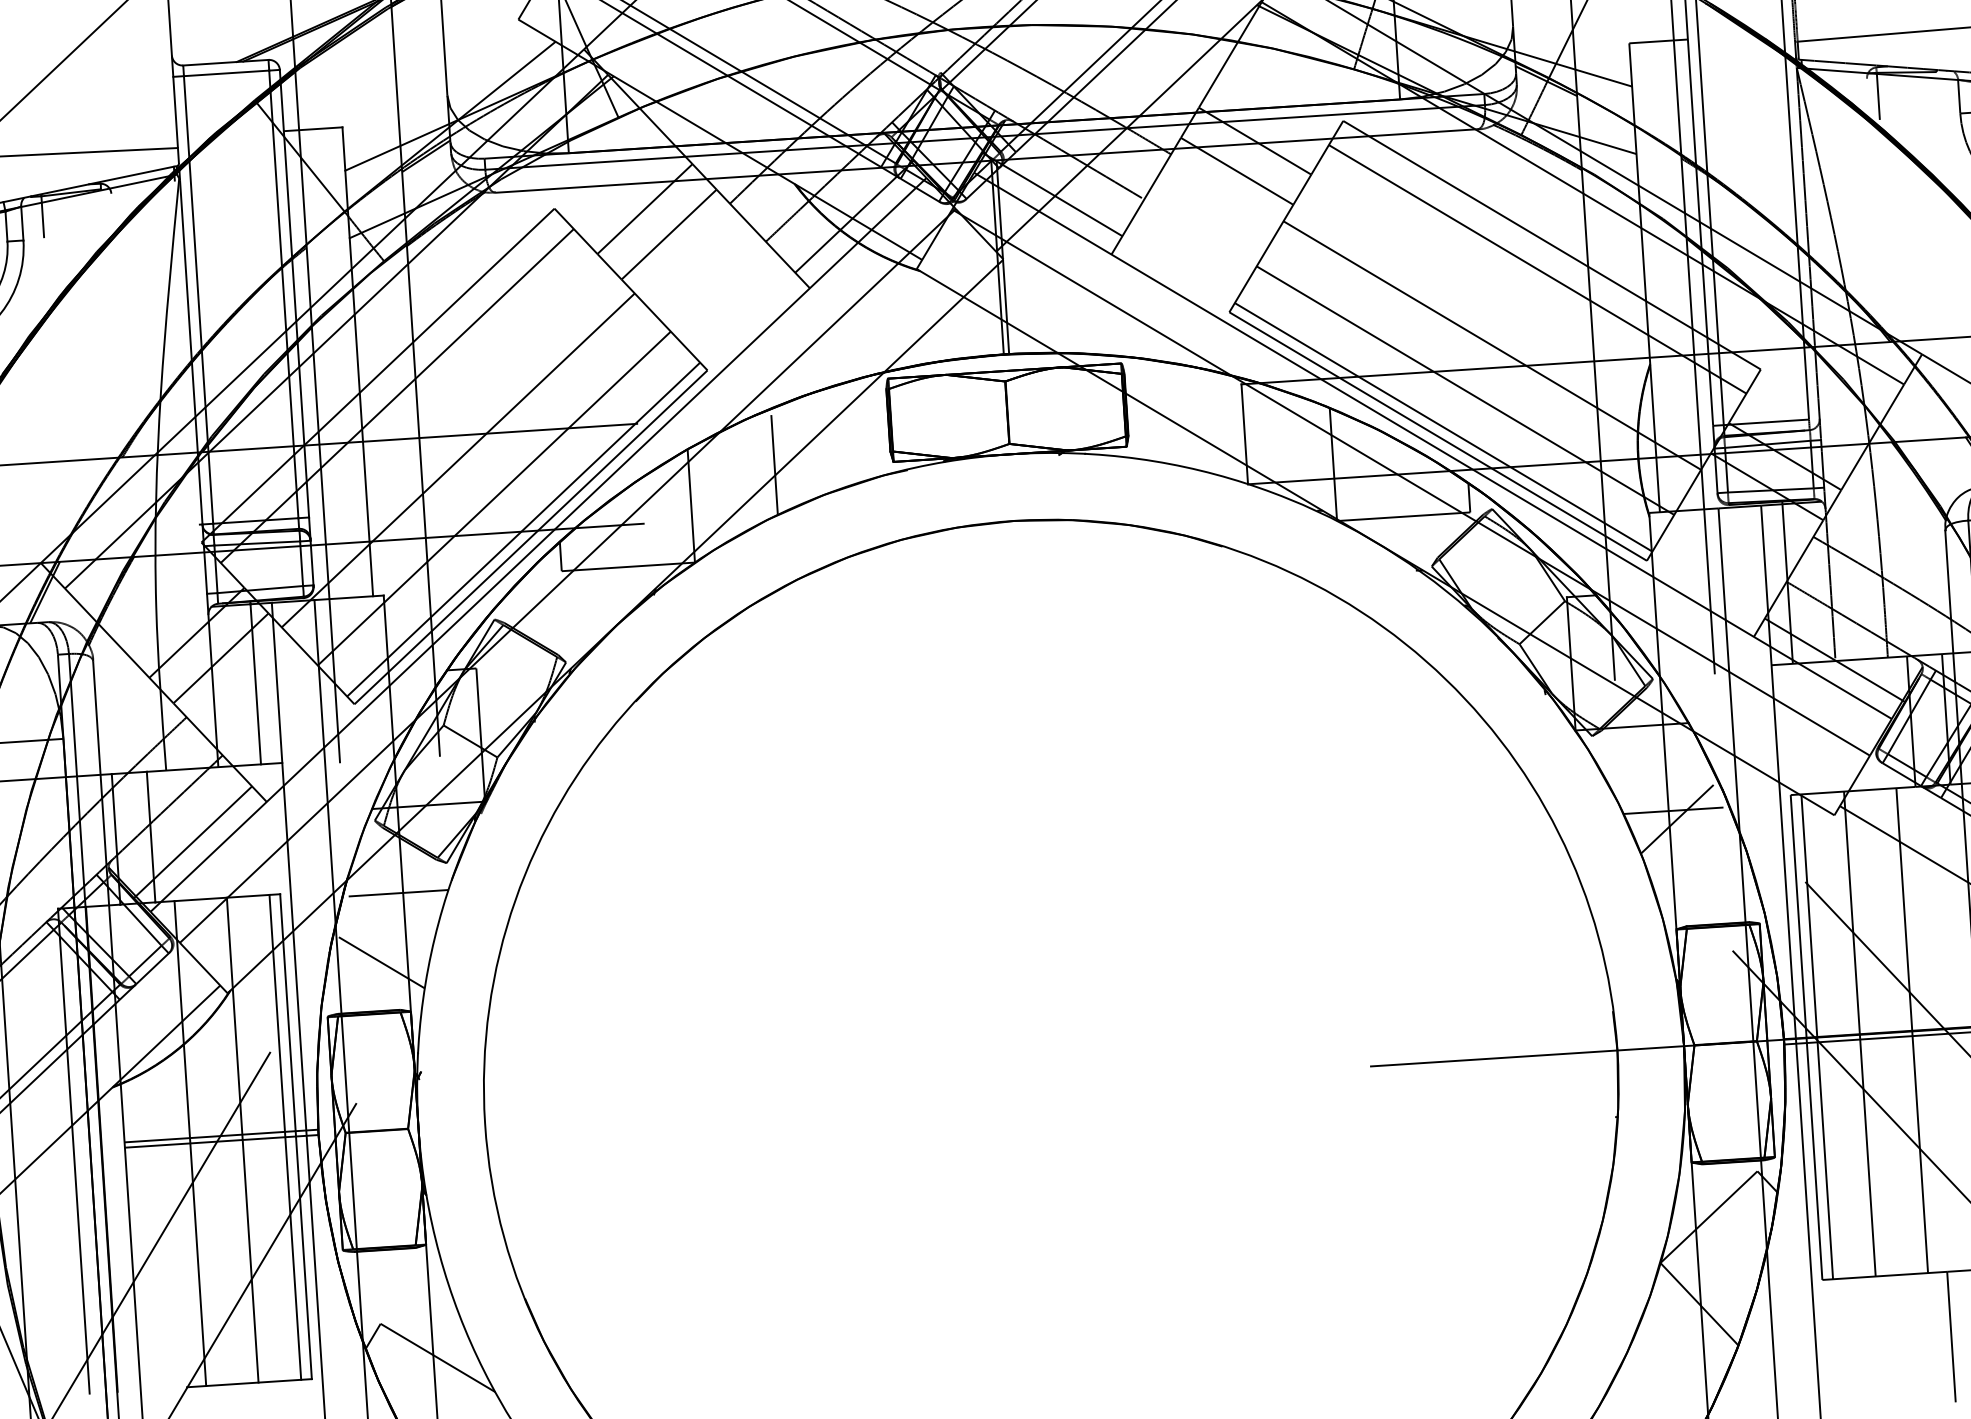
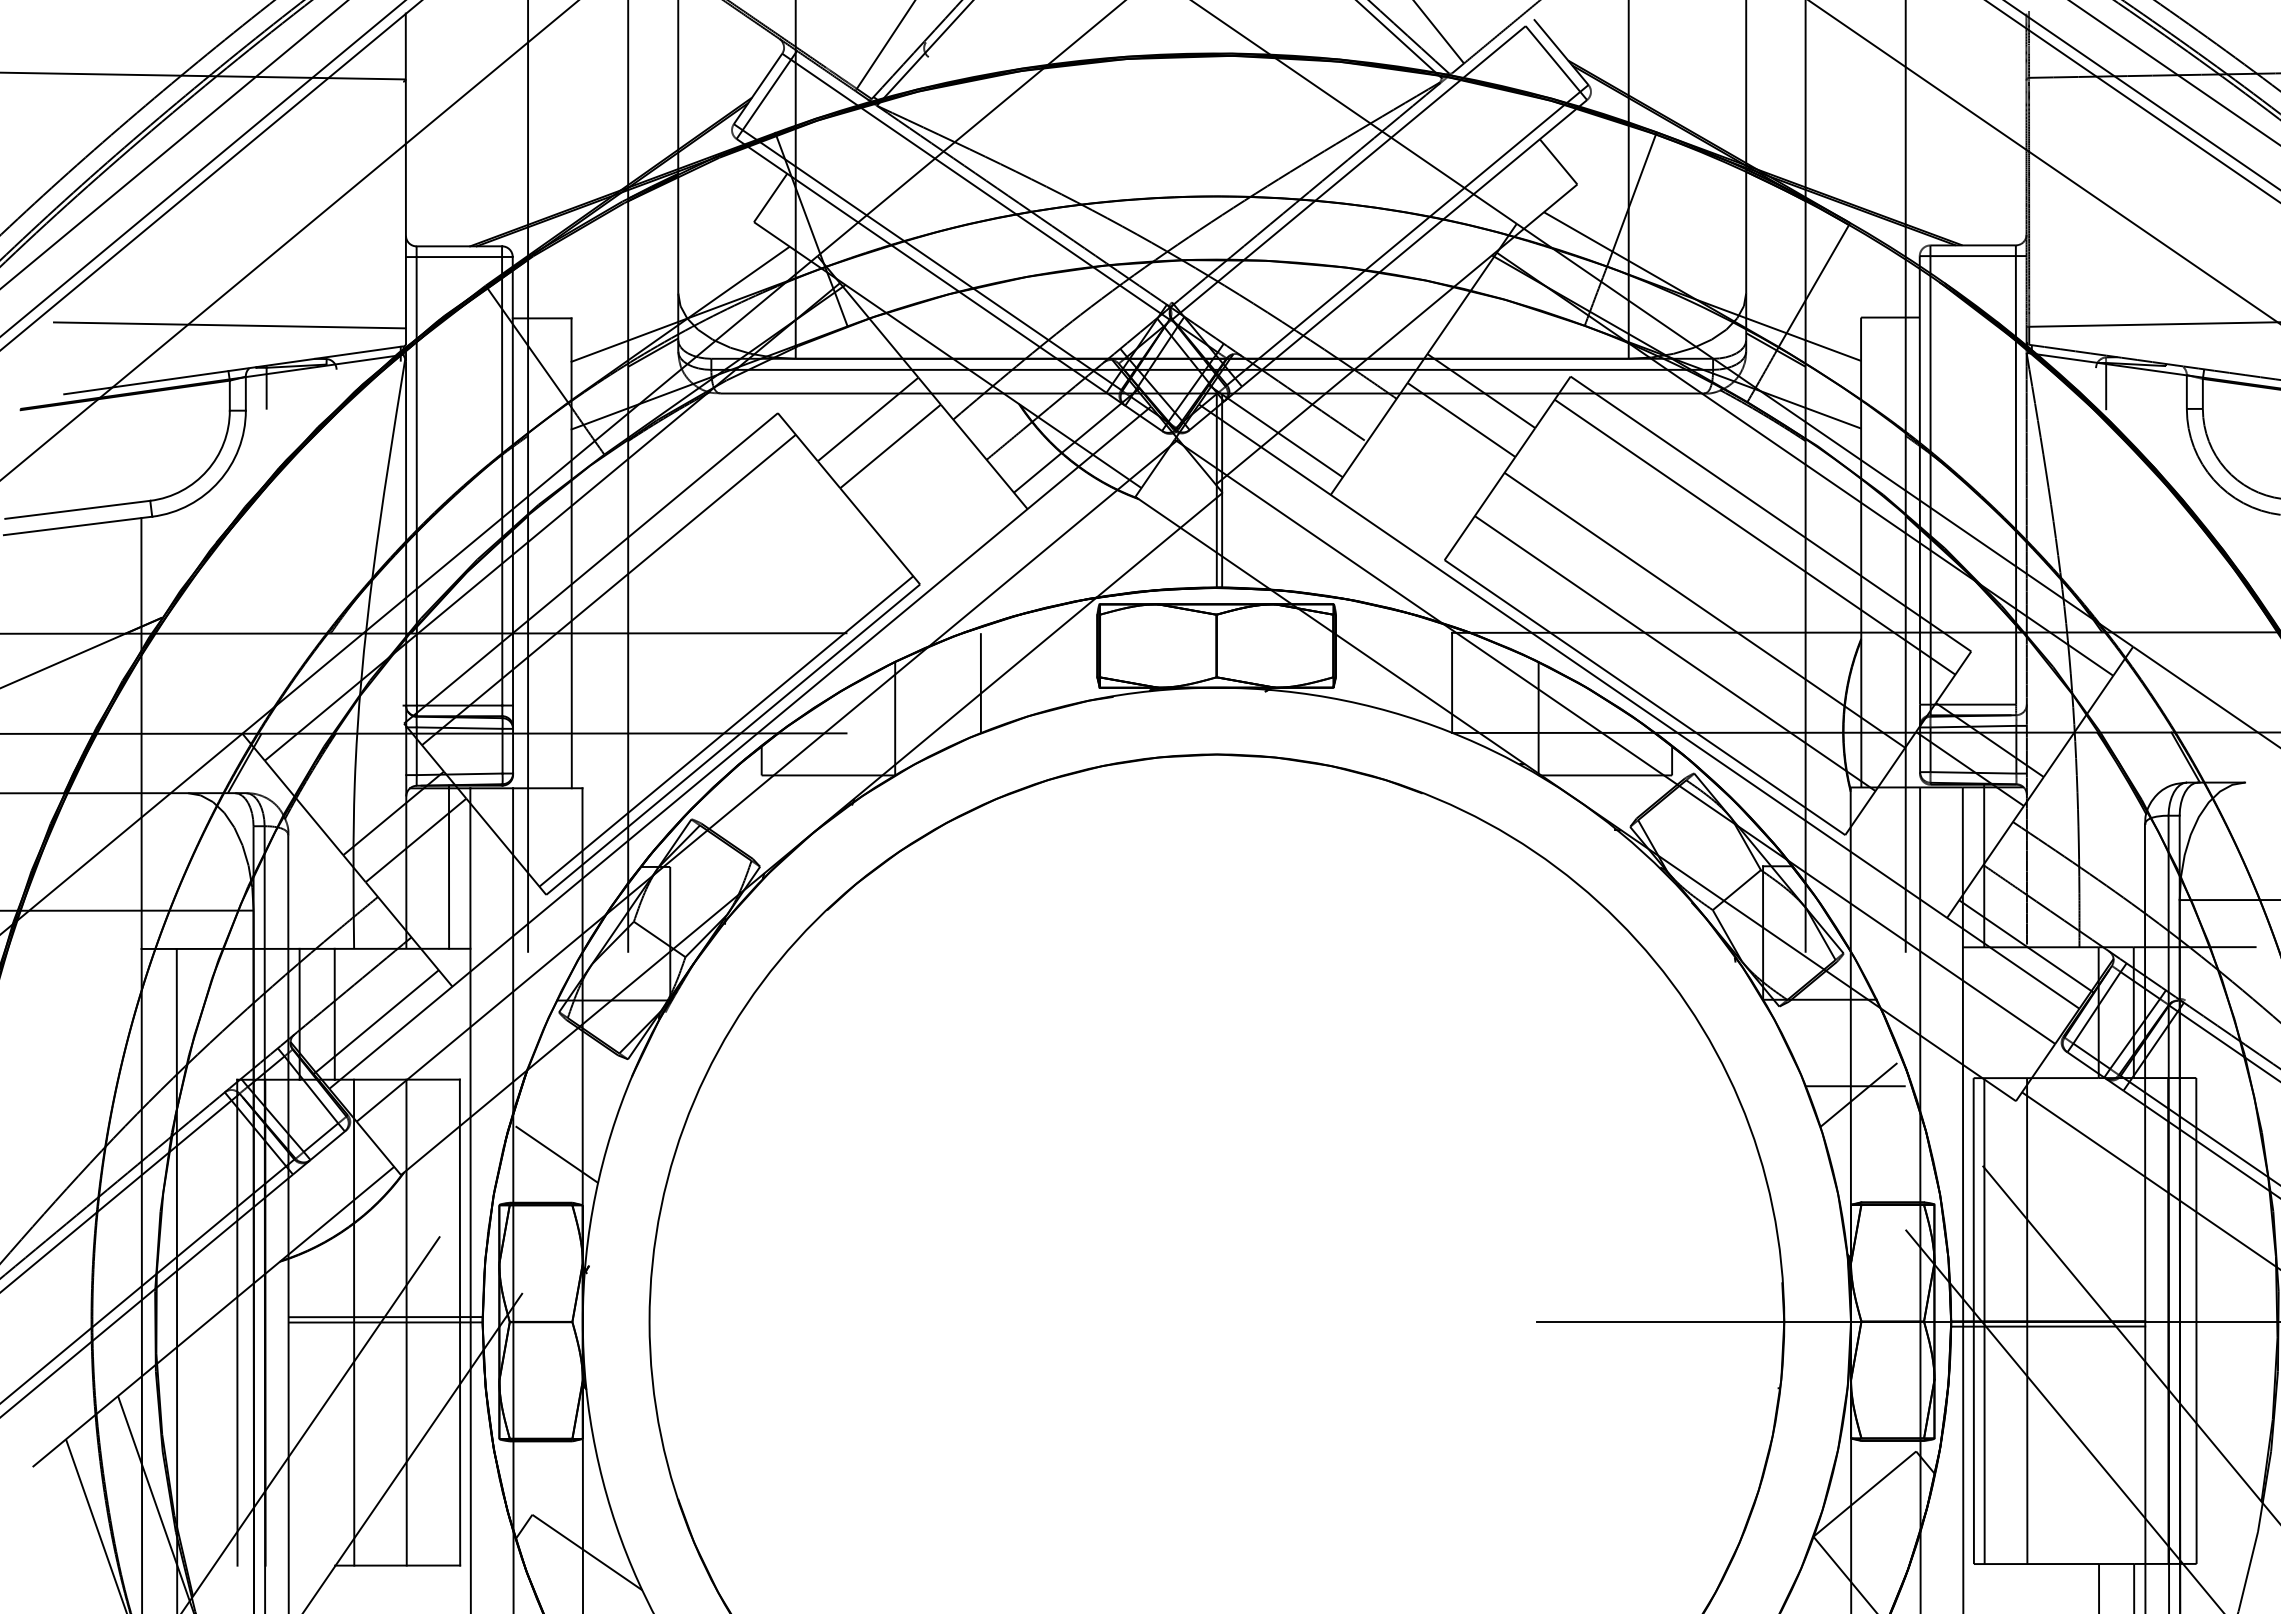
line: (1443, 427) -> (1650, 688), removed
line: (458, 460) -> (665, 658), removed
line: (494, 498) -> (699, 698), removed
line: (399, 893) -> (578, 1086), removed
line: (1912, 1031) -> (2079, 1321), removed
line: (285, 1137) -> (449, 1322), removed

